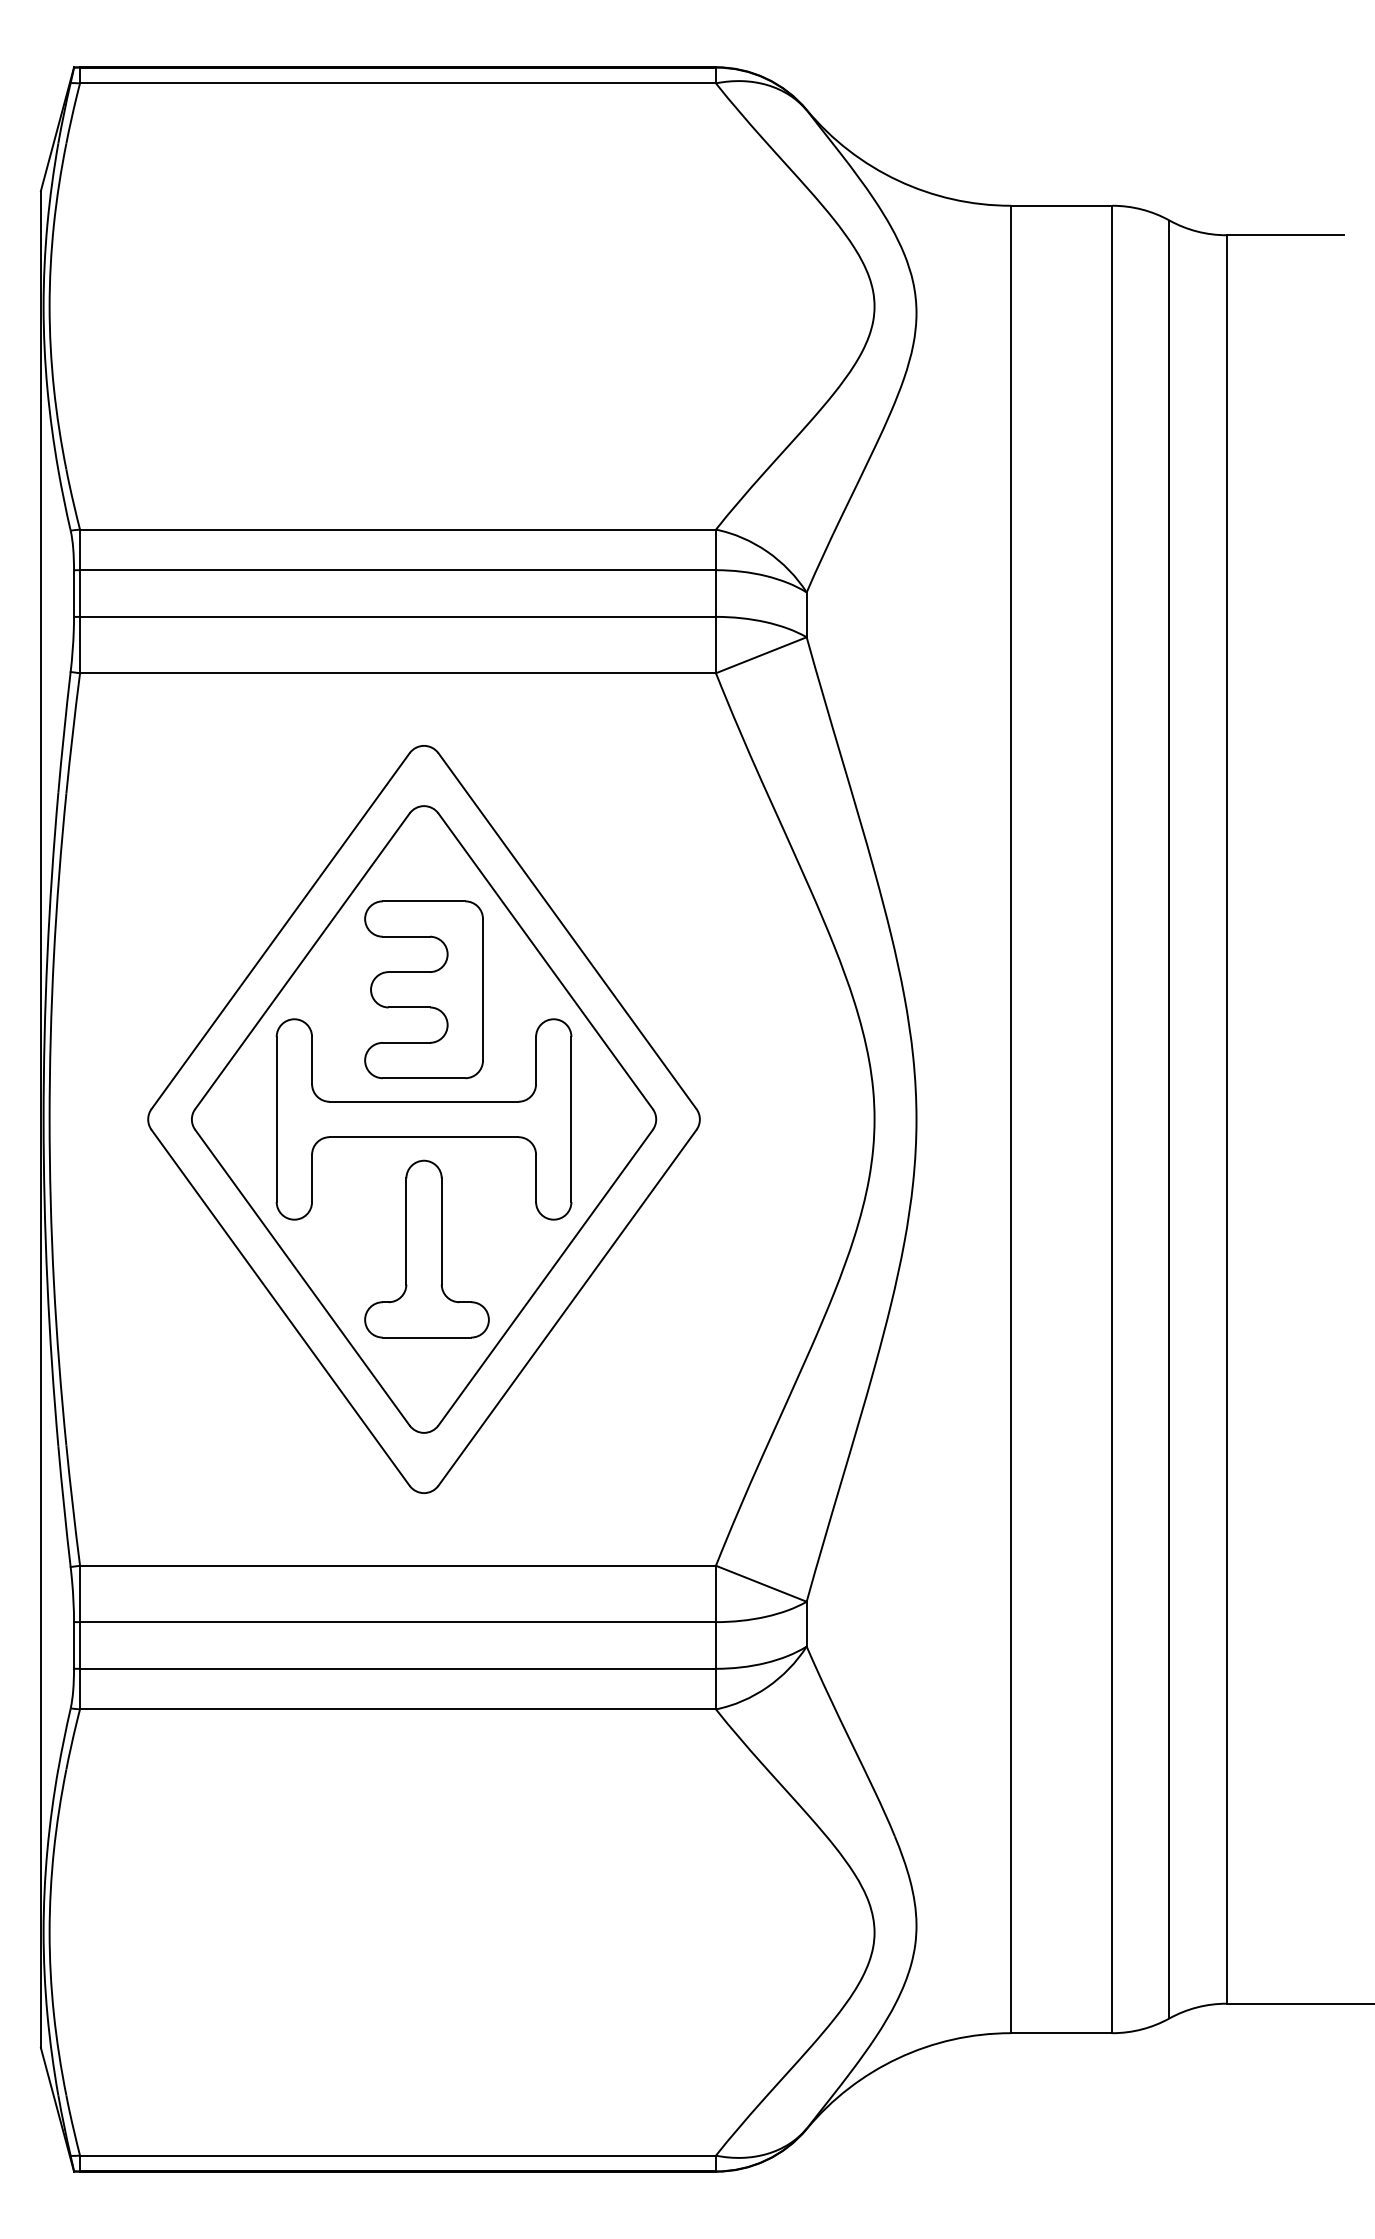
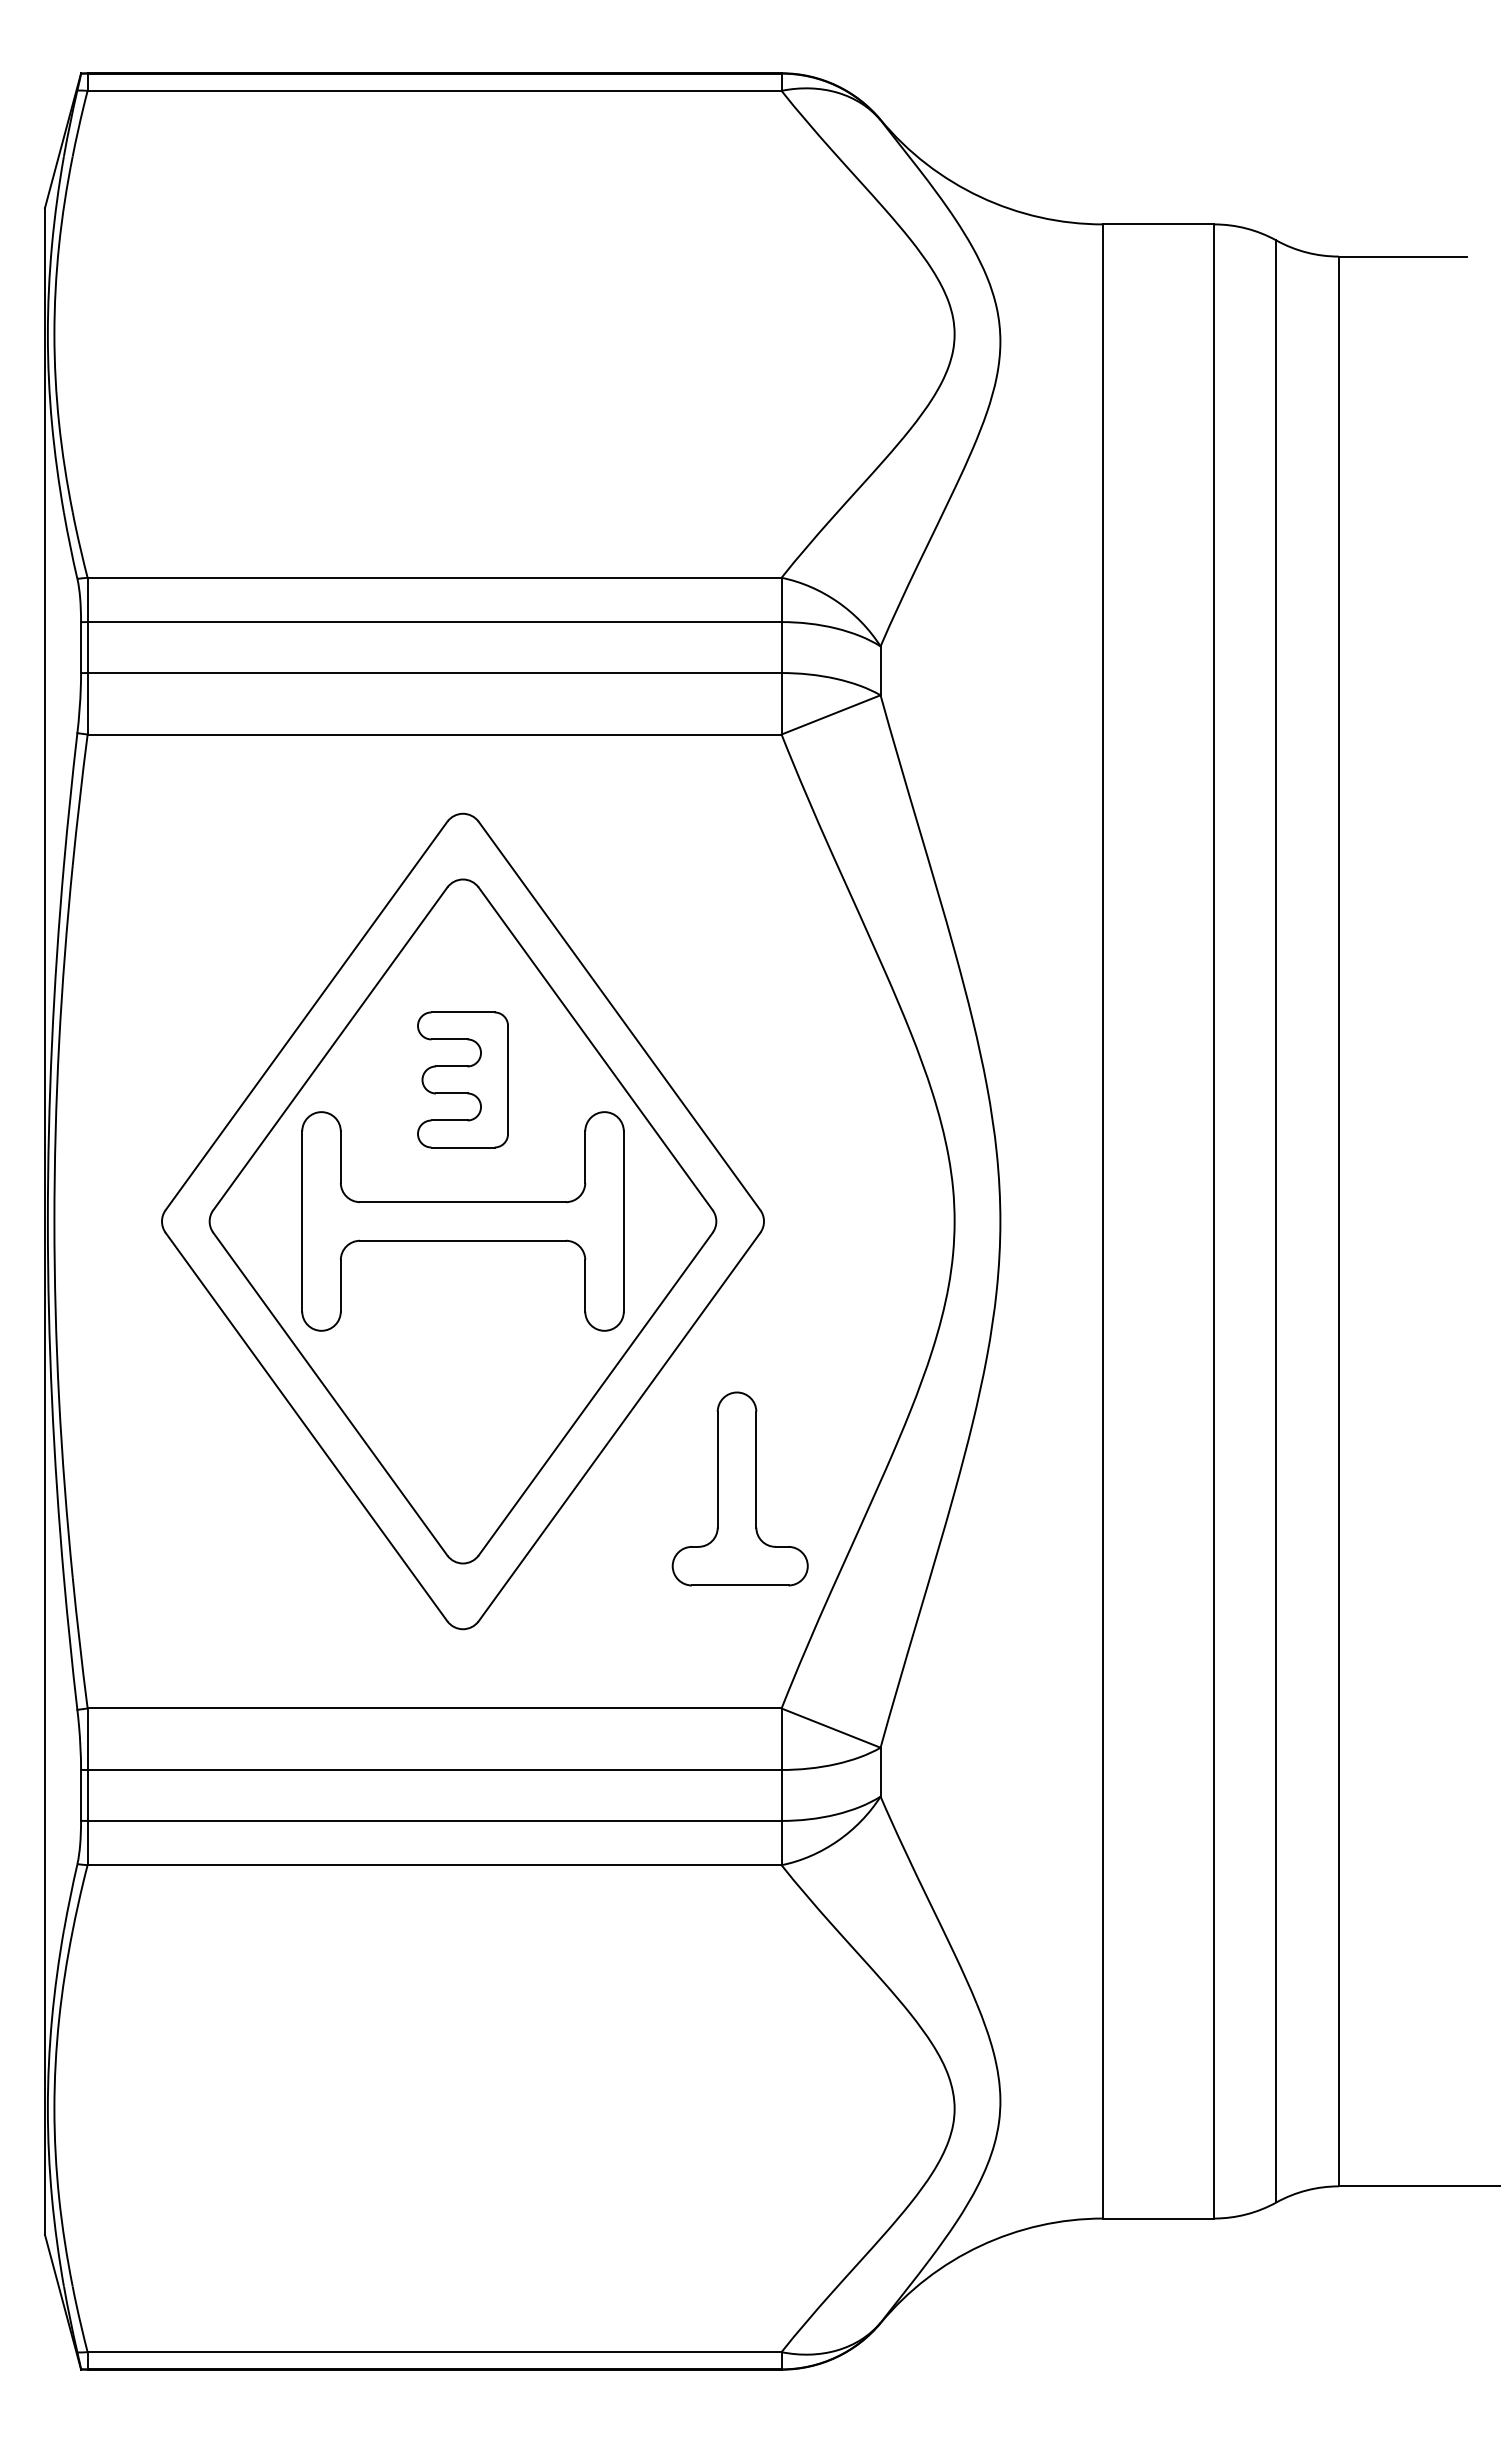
part: (423, 989) -> (462, 1079), size x0.7
part: (426, 1248) -> (739, 1488), moved

